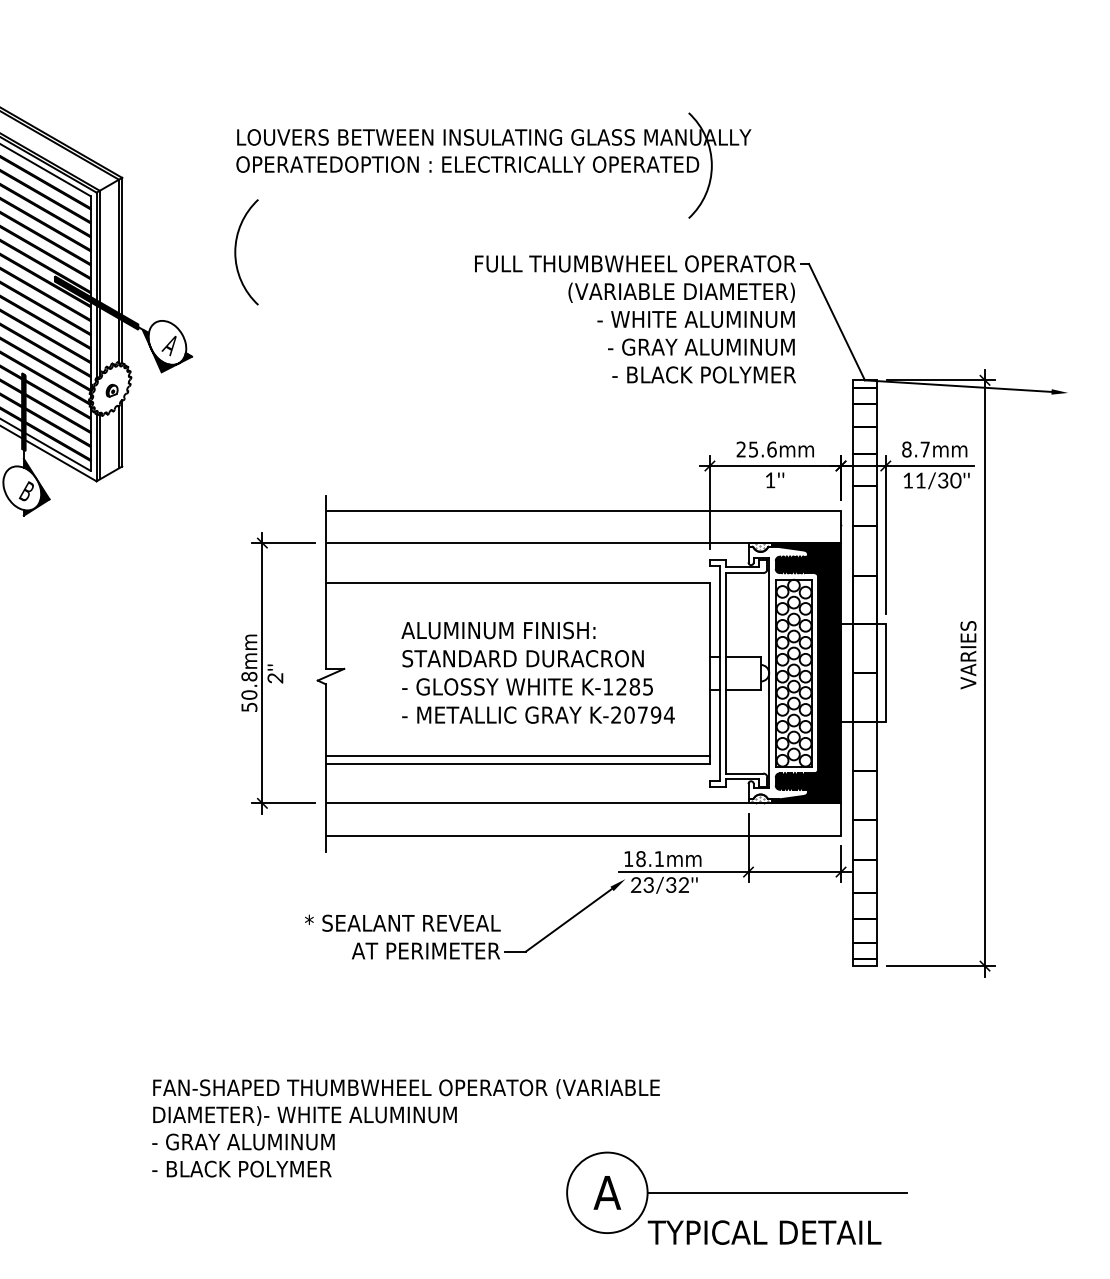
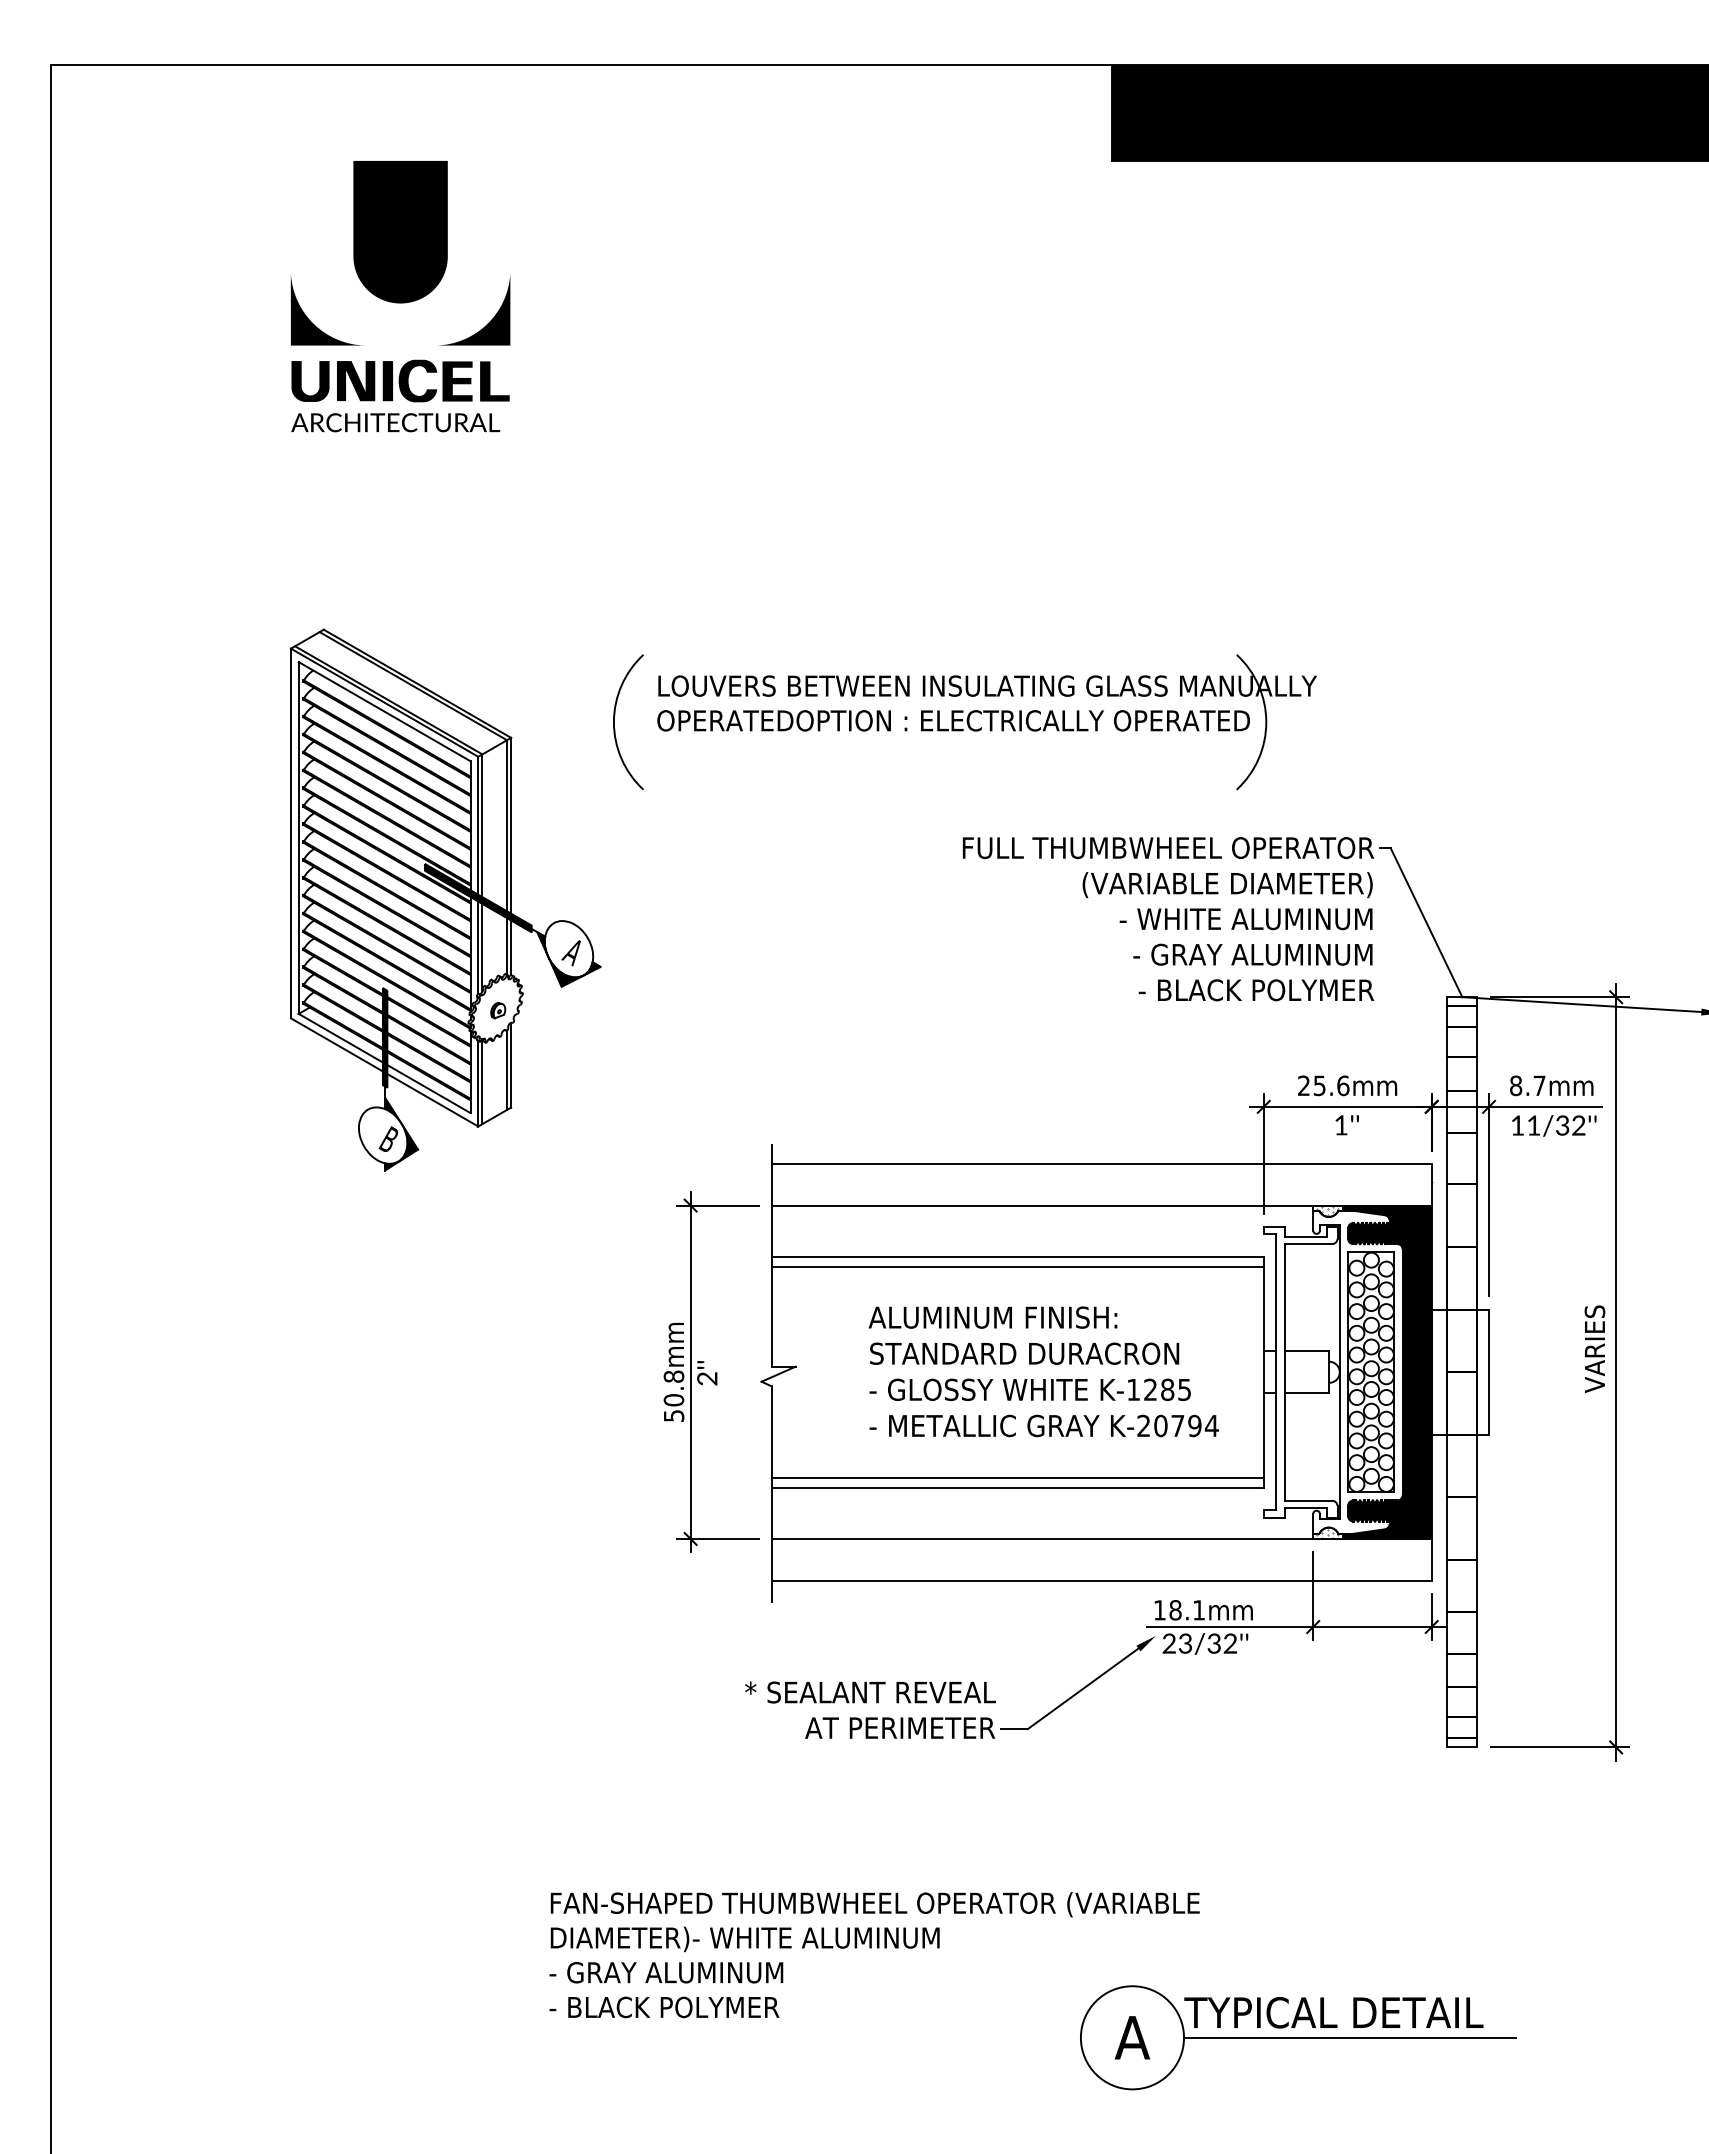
curve: (235, 252) -> (614, 722), moved
text: (955, 480) -> (1578, 1125), 11/30''\f] -> 11/32''\f]
line: (517, 591) -> (1017, 1267), added
text: (764, 1232) -> (1333, 2012), moved

